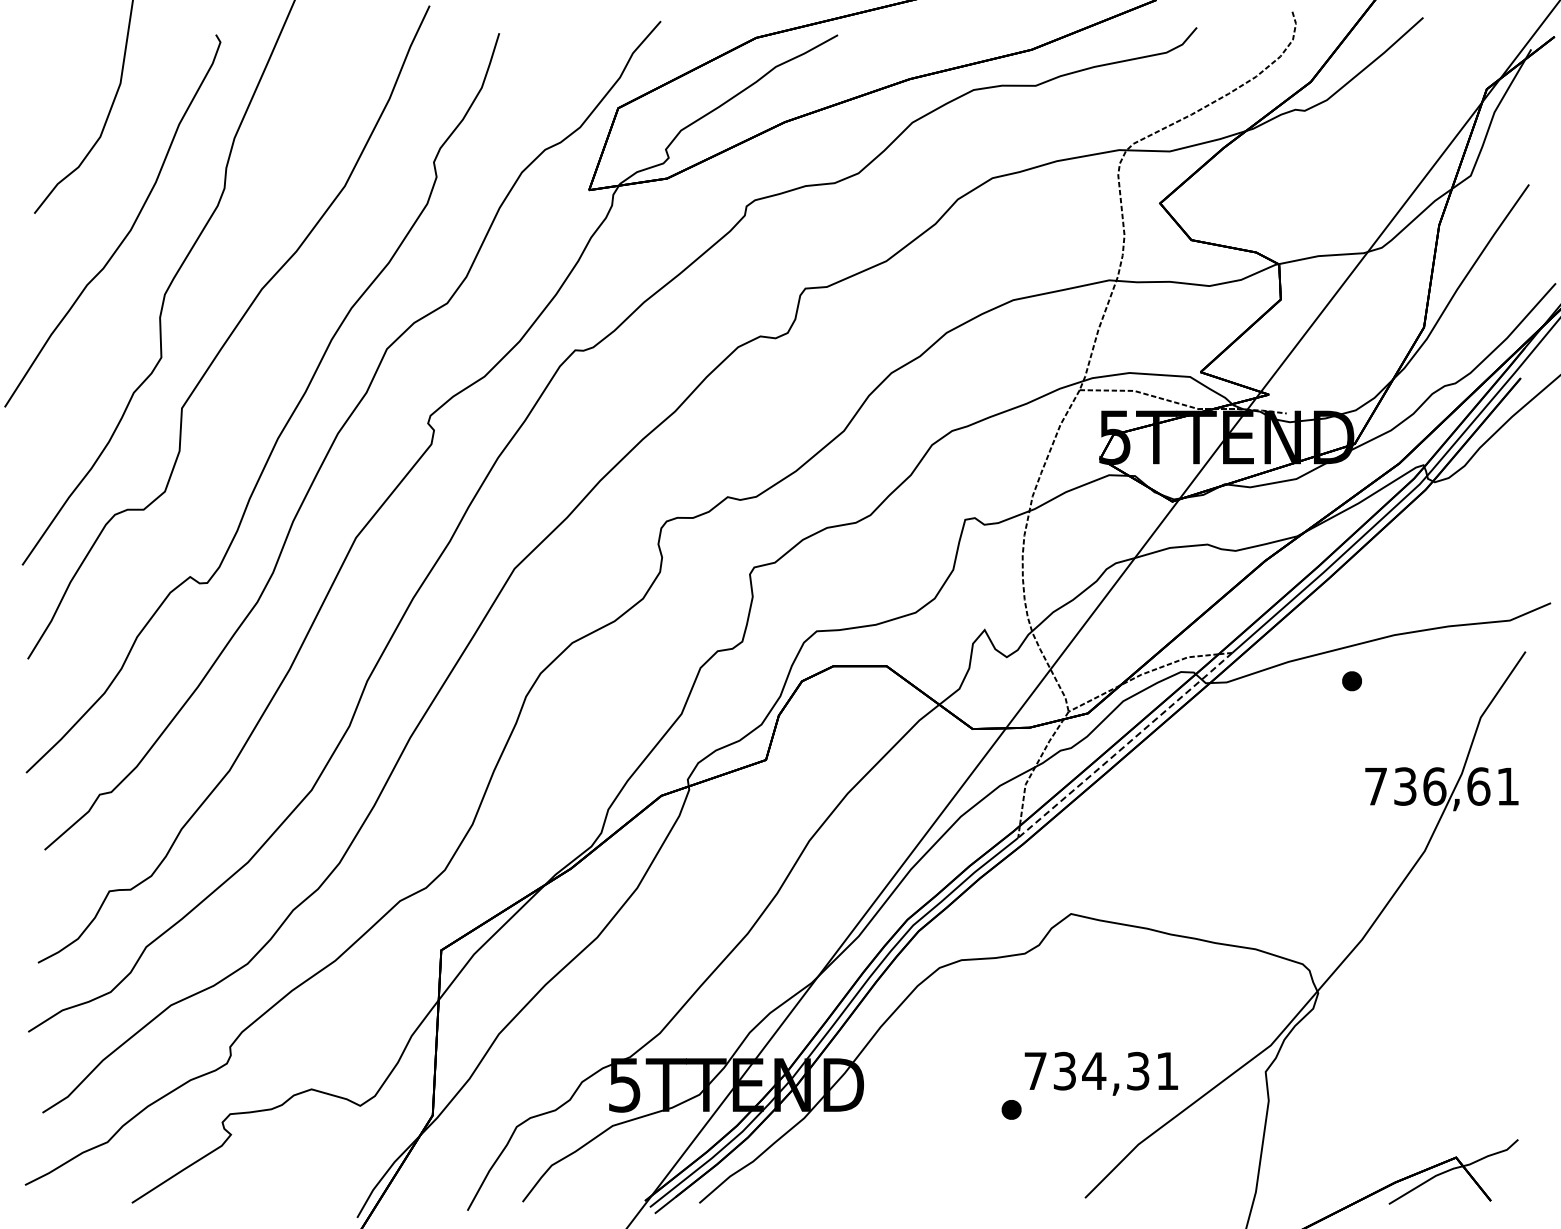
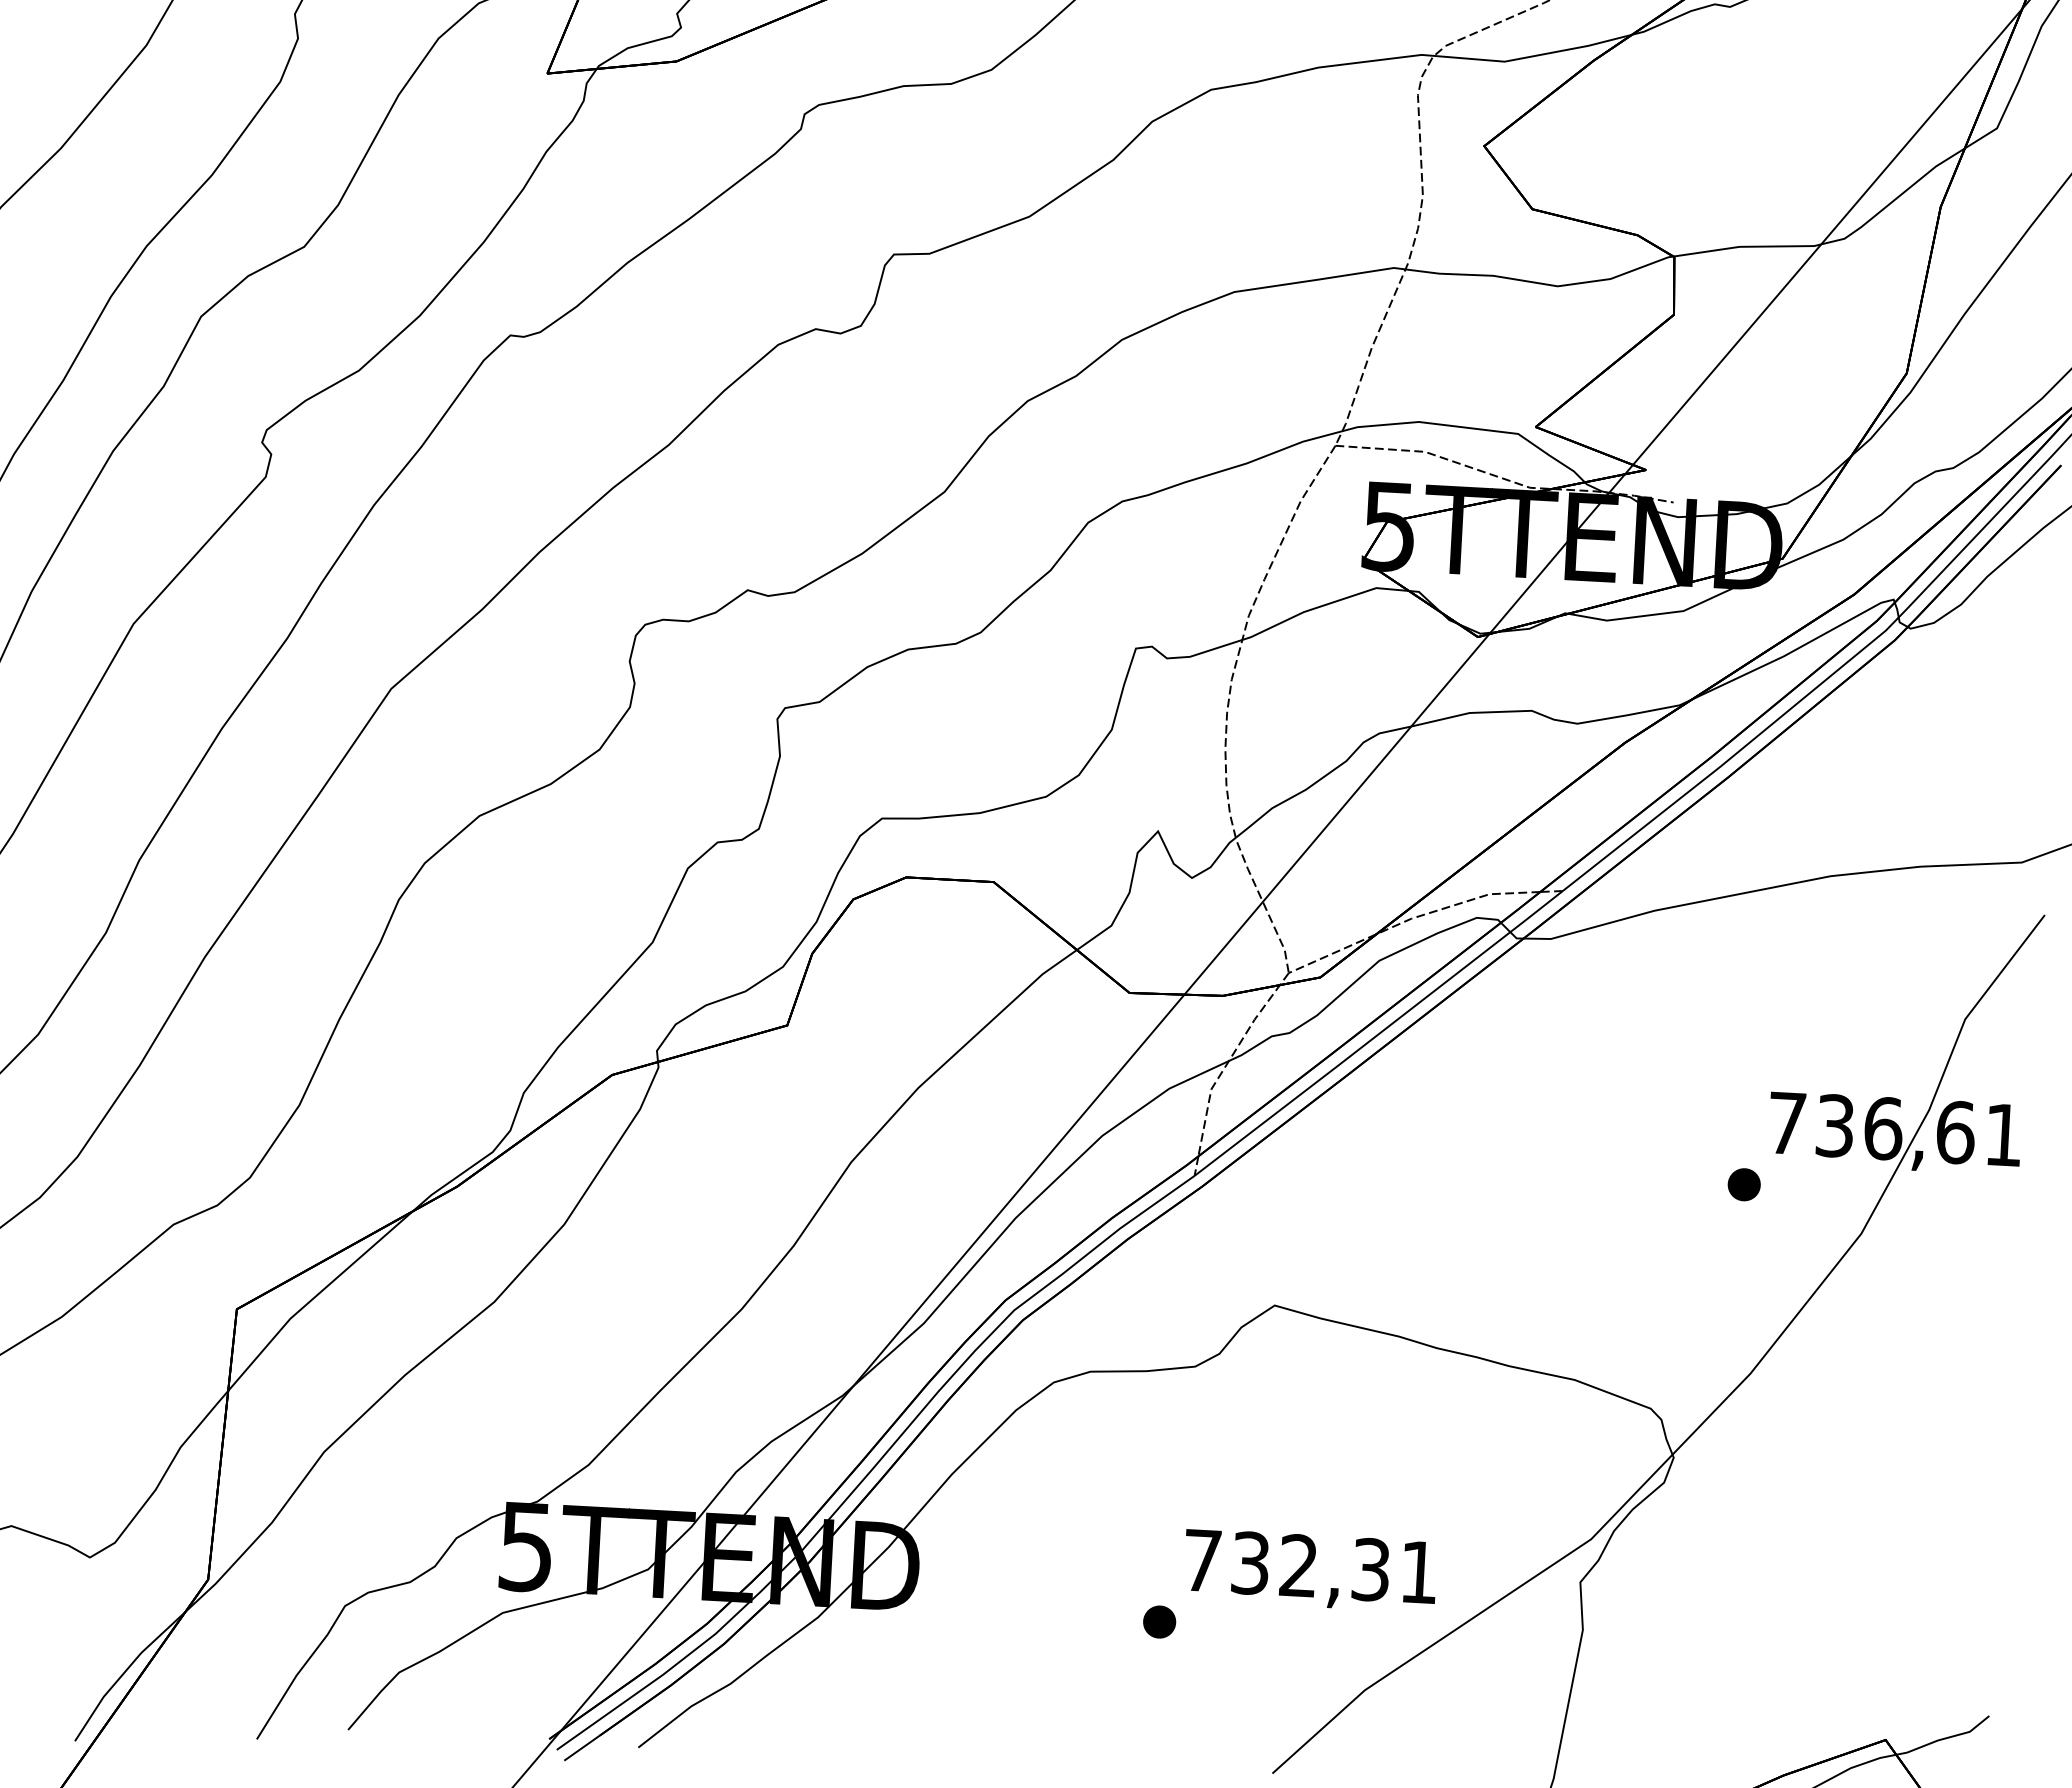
part: (1351, 681) -> (1743, 1185), moved
line: (1125, 745) -> (1379, 1033), dashed -> solid
text: (1094, 1070) -> (1299, 1564), 734,31 -> 732,31

